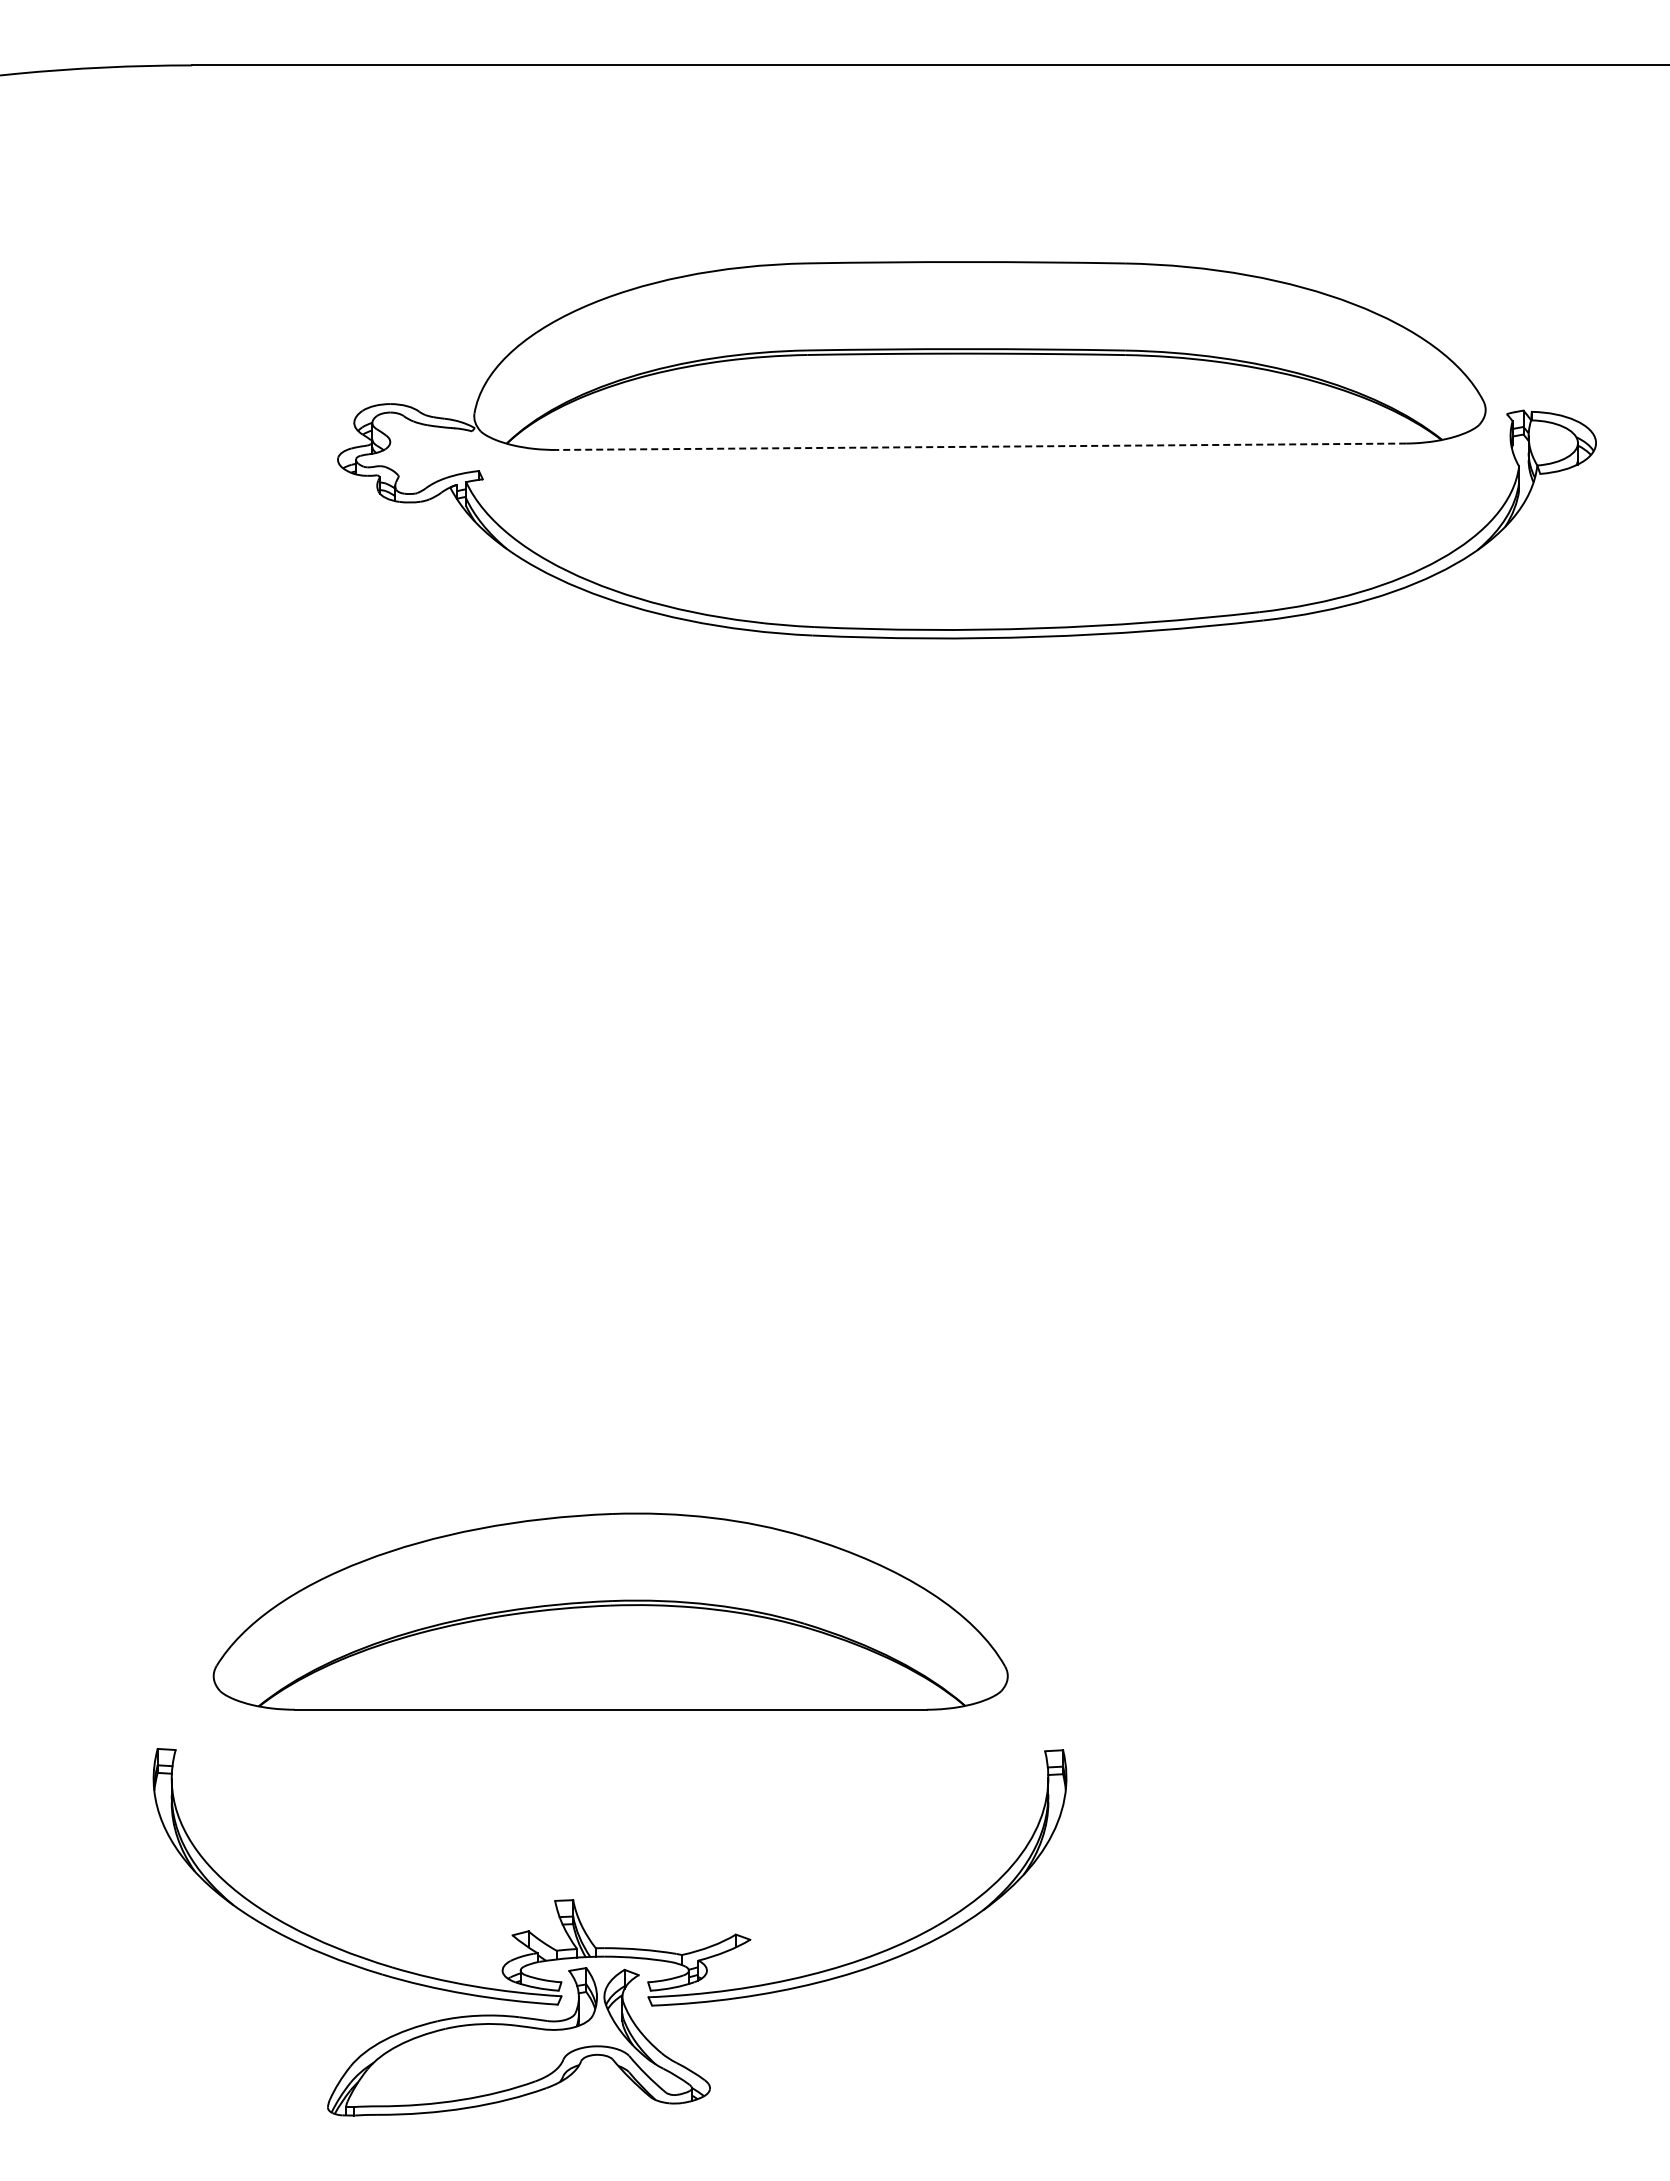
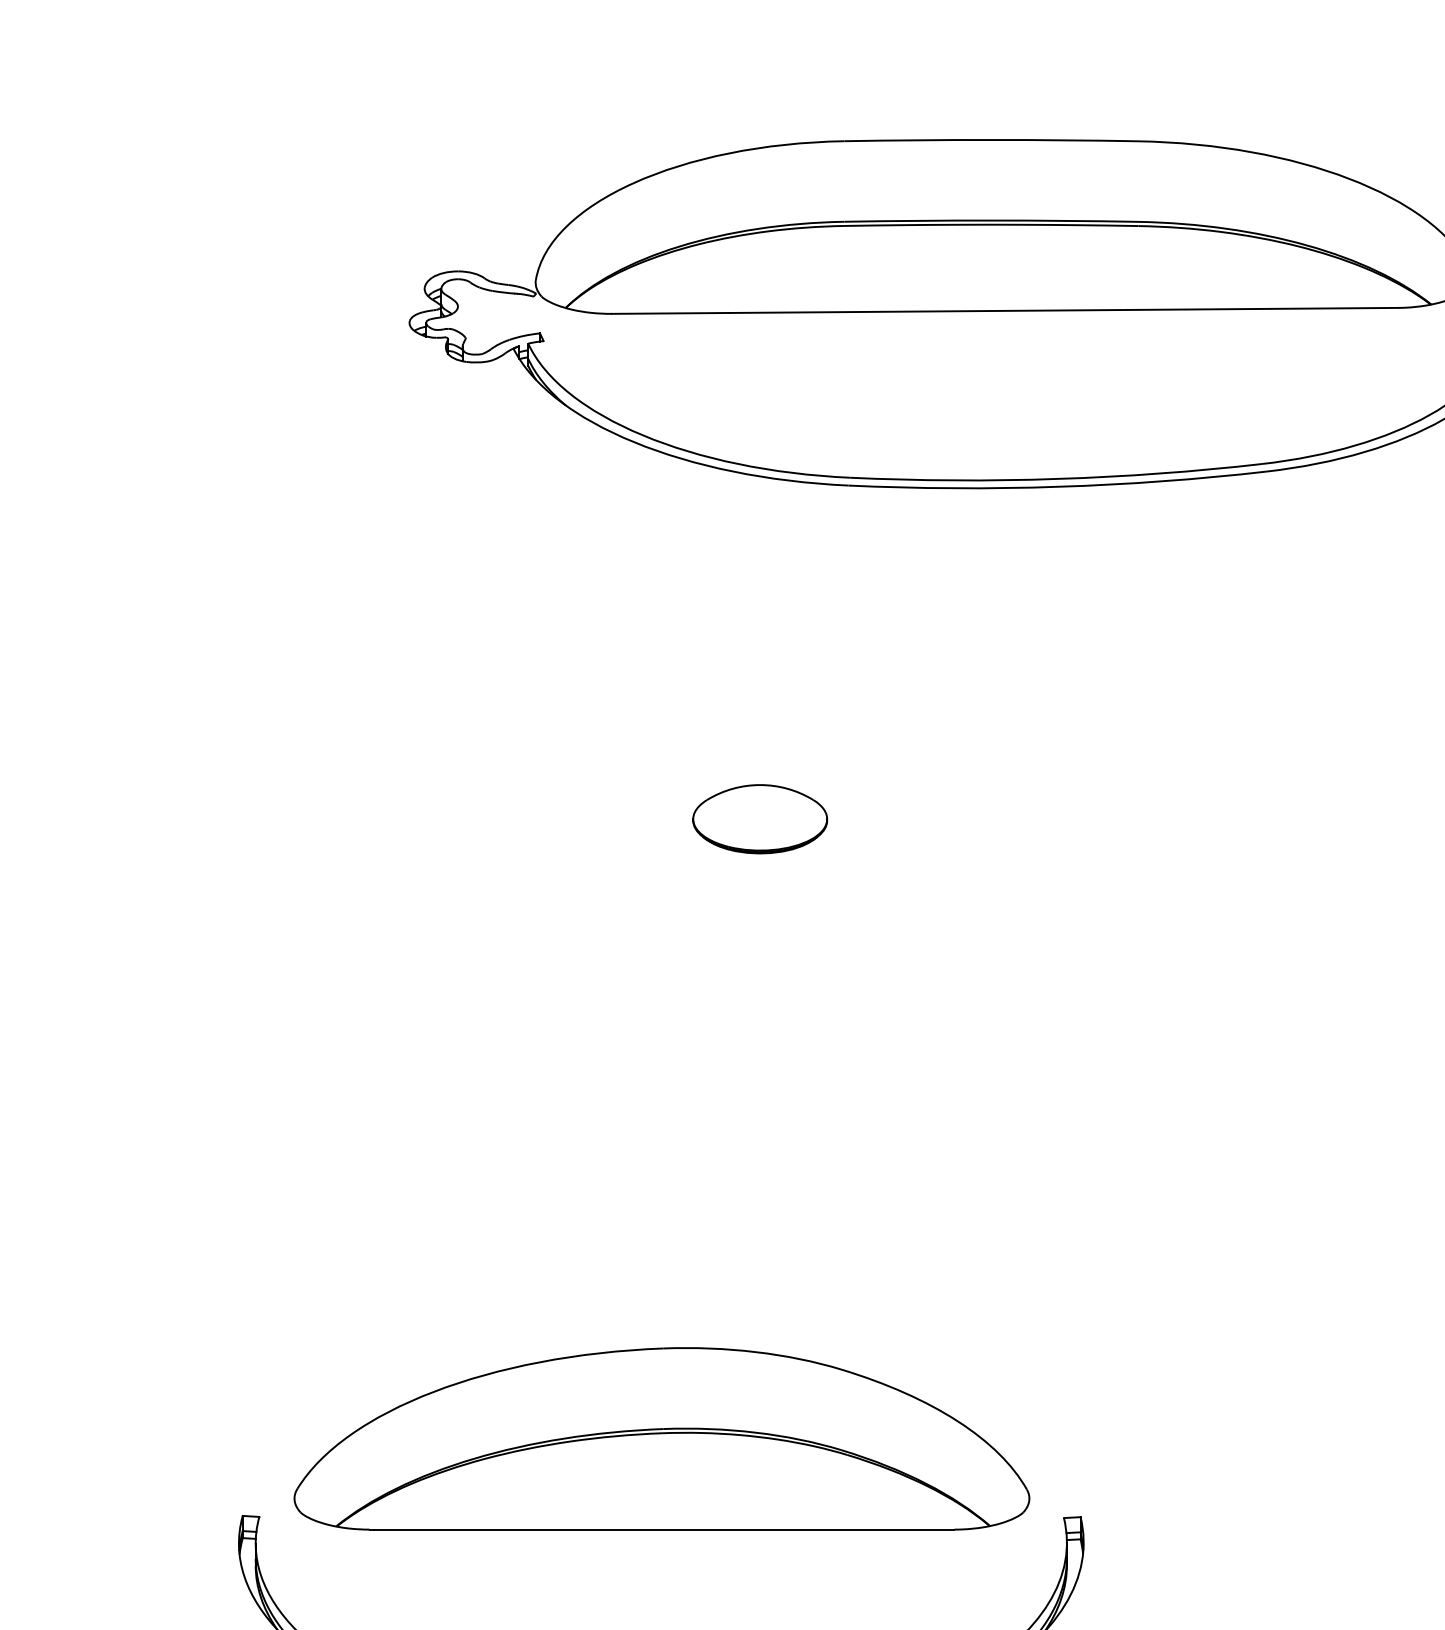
line: (981, 446) -> (1005, 310), dashed -> solid
part: (716, 995) -> (759, 818), added
part: (610, 1611) -> (661, 1438), moved

